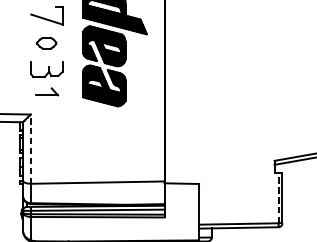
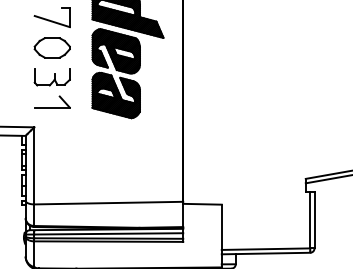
part: (46, 42) -> (51, 47), size x1.67
part: (47, 91) -> (52, 101), size x1.43
line: (30, 148) -> (34, 165), dashed -> solid
line: (278, 197) -> (310, 219), dashed -> solid

